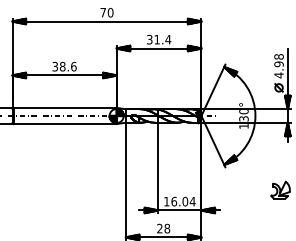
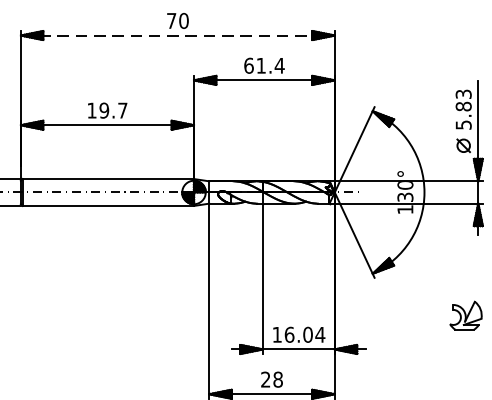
line: (107, 21) -> (178, 35), solid -> dashed
text: (149, 39) -> (248, 65), 31.4 -> 61.4
text: (64, 66) -> (107, 110), 38.6 -> 19.7
text: (278, 66) -> (462, 110), 4.98 -> 5.83

